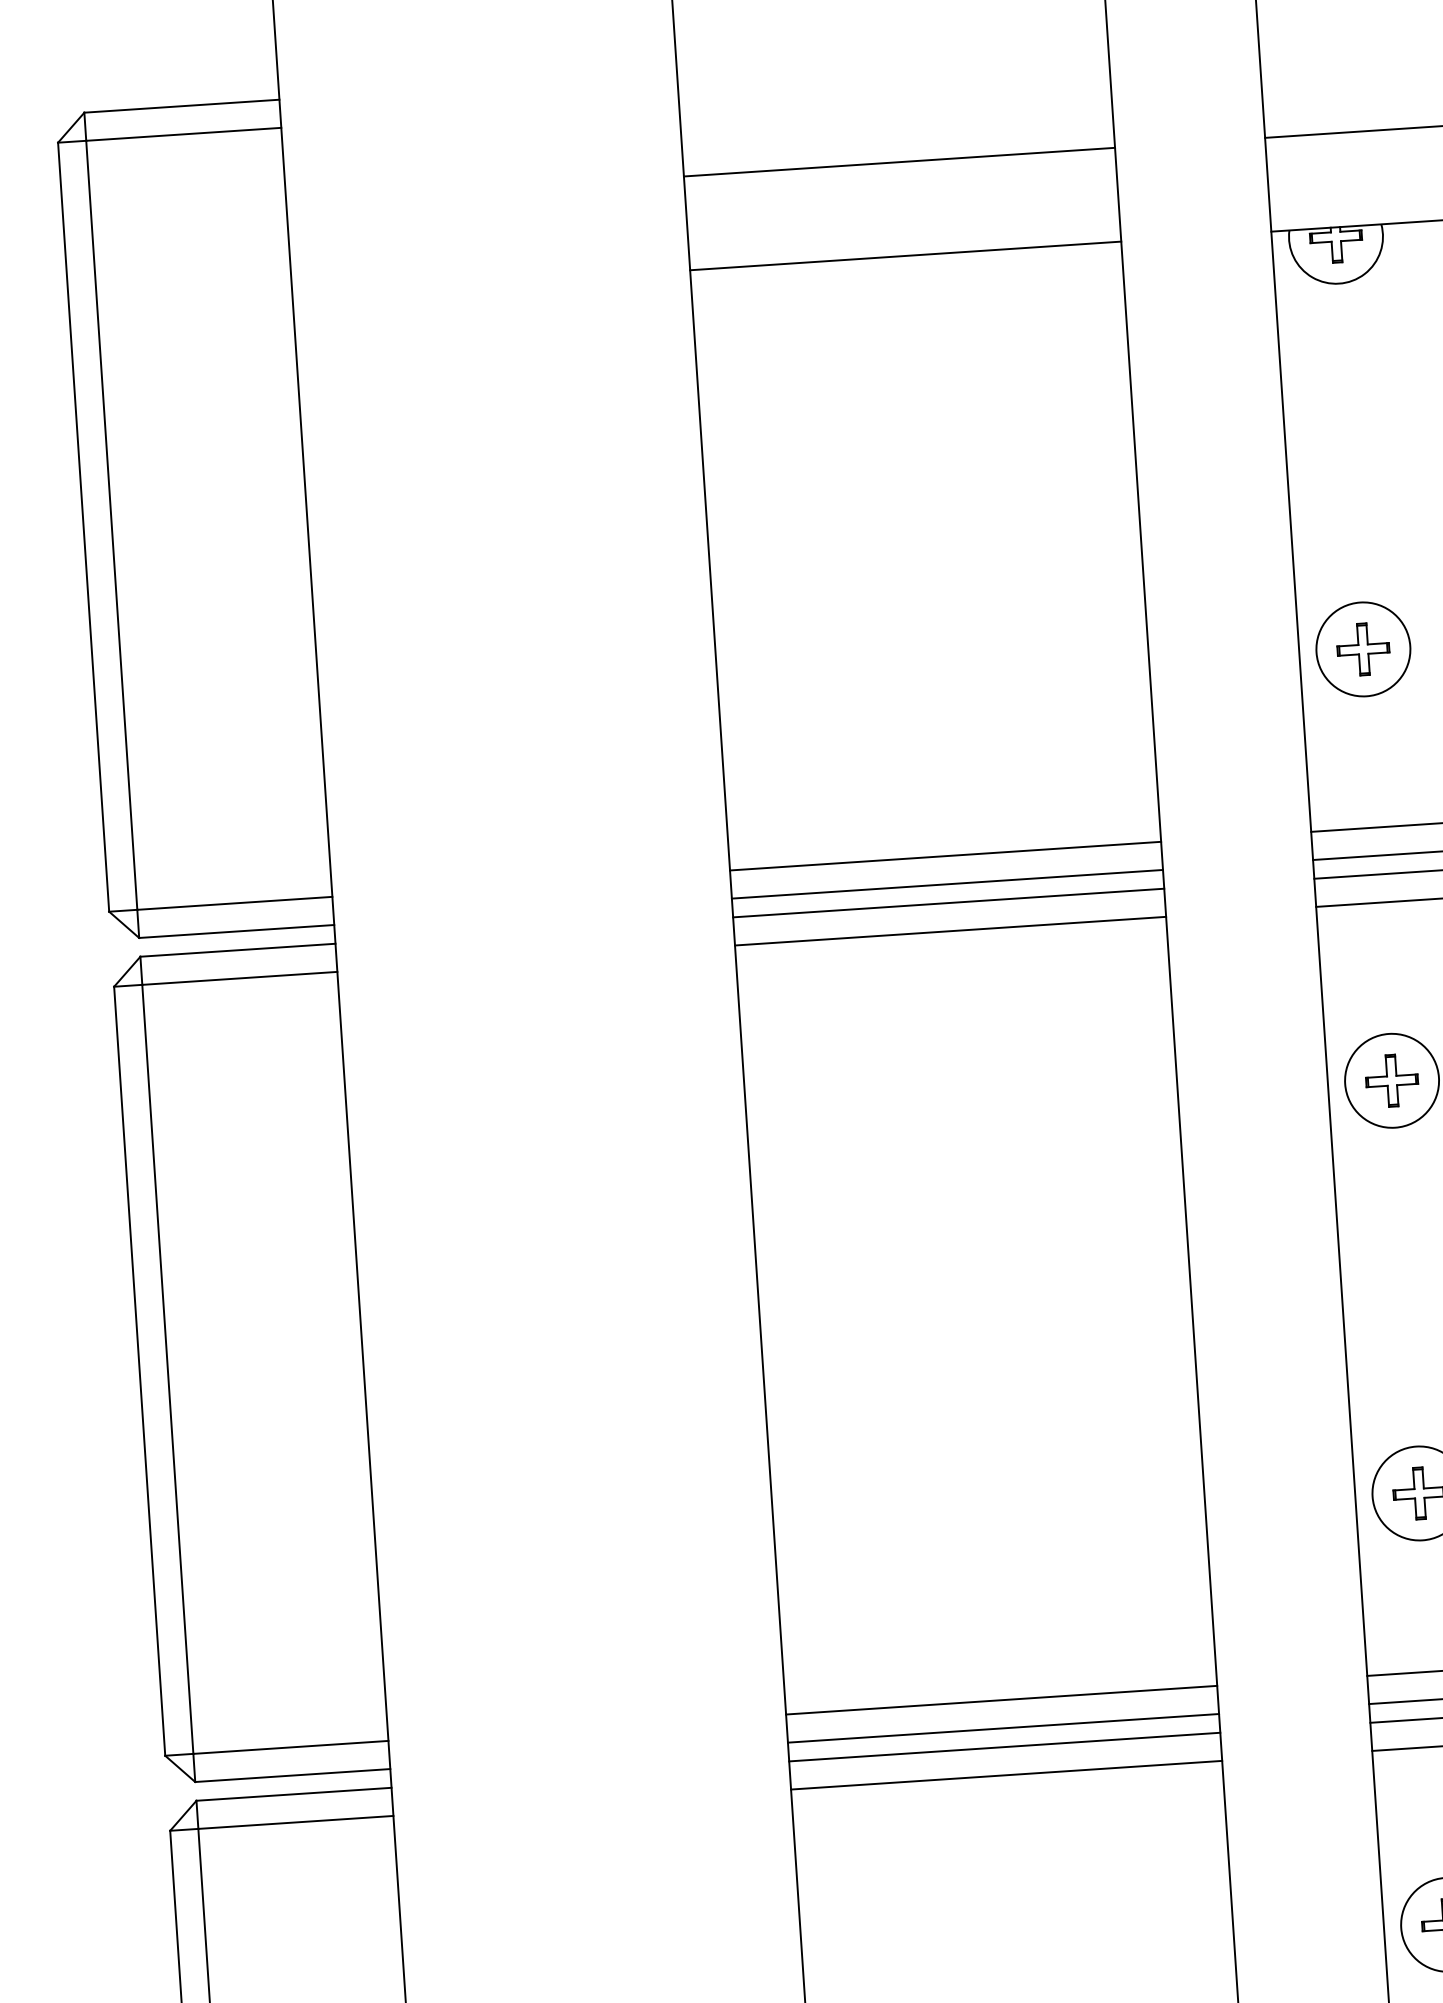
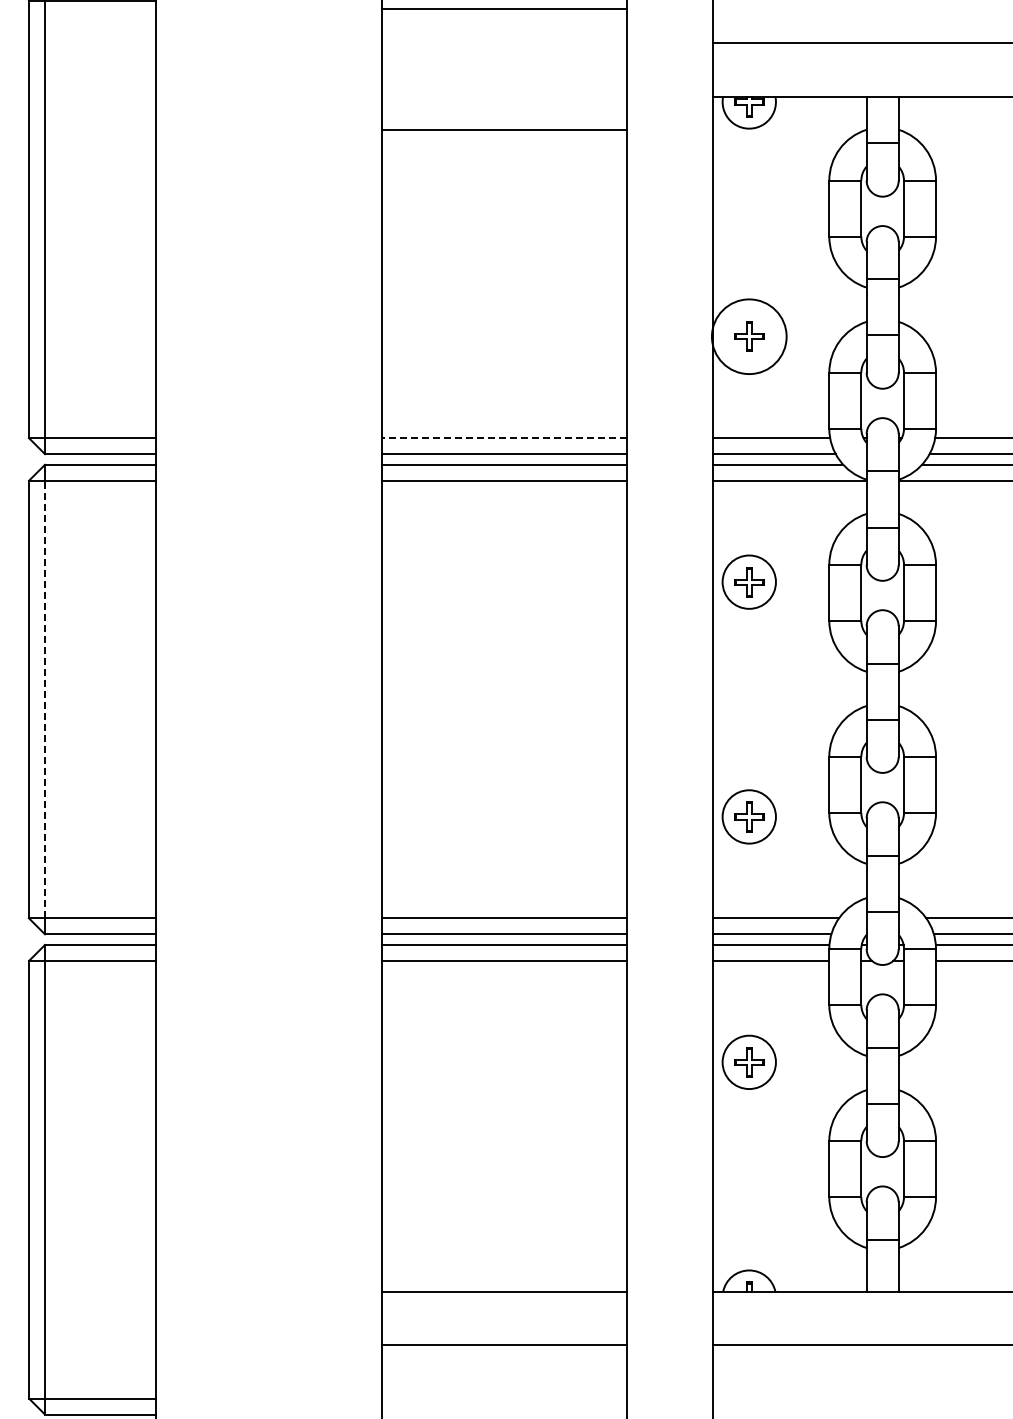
line: (898, 162) -> (504, 9), moved
line: (905, 255) -> (504, 129), moved
circle: (1362, 649) -> (748, 336), size x1.4
line: (945, 856) -> (504, 438), solid -> dashed
line: (168, 1369) -> (45, 699), solid -> dashed

